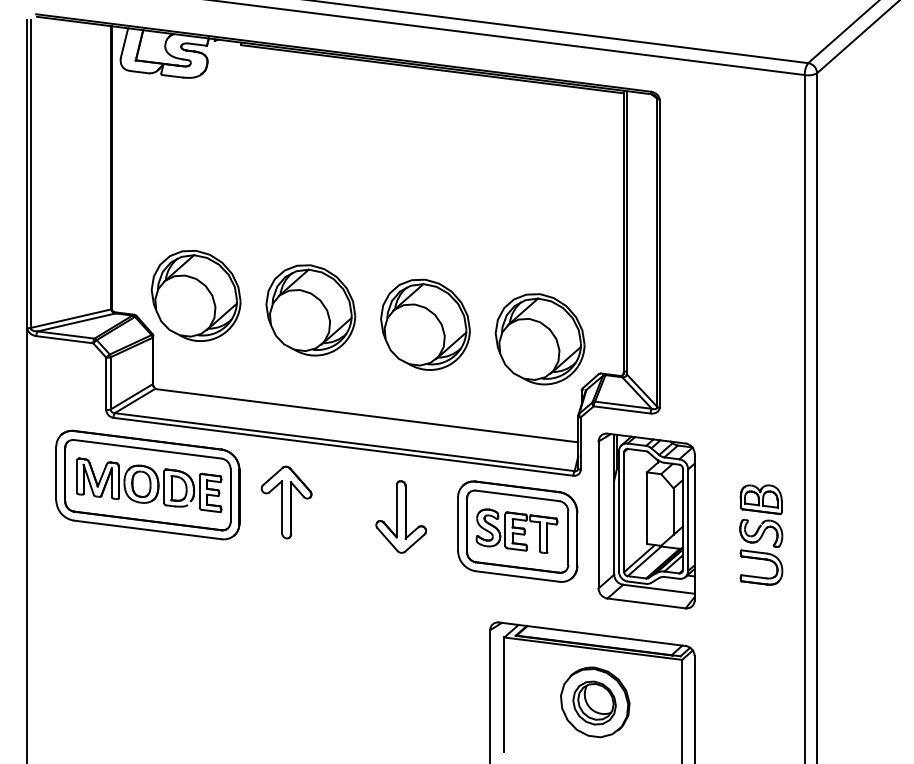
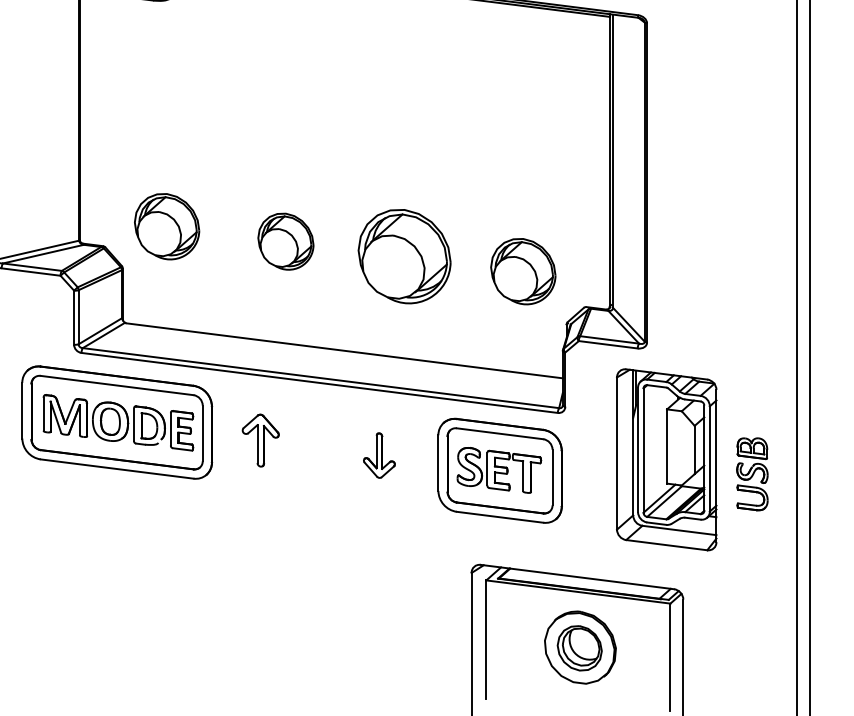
part: (195, 295) -> (166, 226), size x0.7
part: (310, 310) -> (285, 241), size x0.6
part: (539, 339) -> (522, 271), size x0.7
part: (286, 502) -> (260, 440), size x0.7
part: (400, 516) -> (378, 455), size x0.6
part: (646, 520) -> (666, 459), moved
part: (761, 534) -> (752, 473), size x0.7

